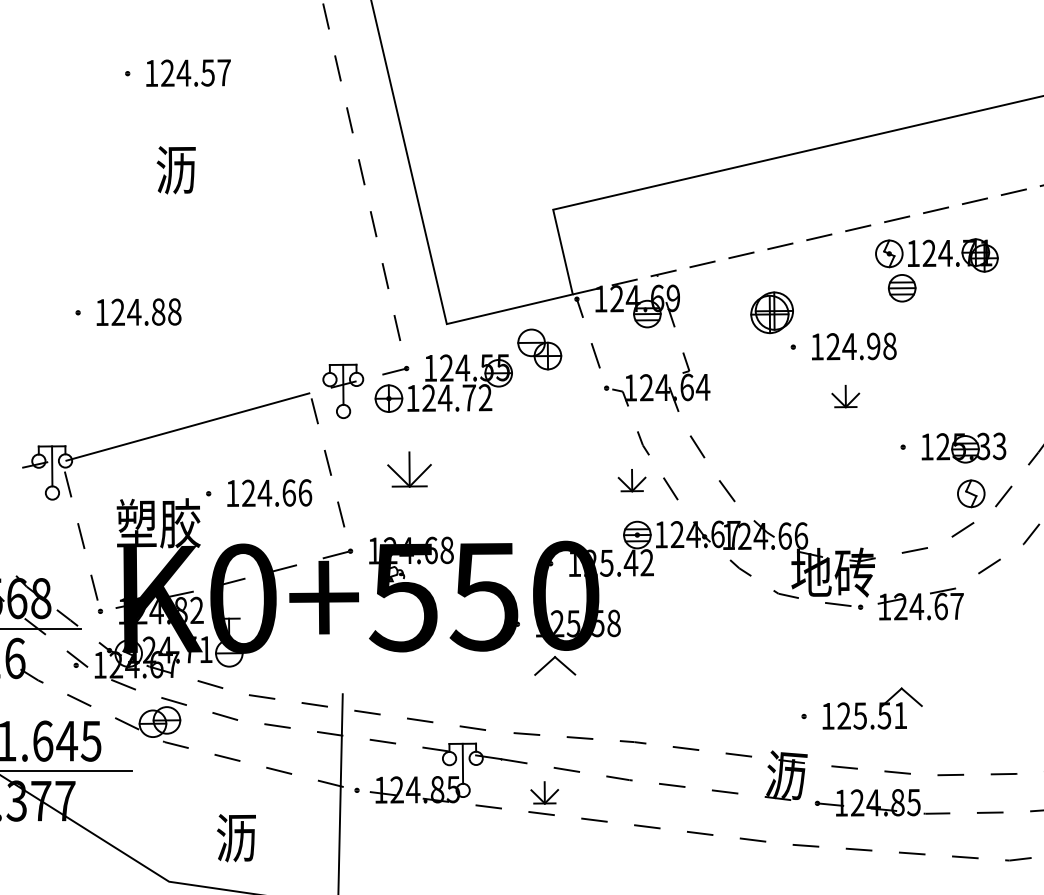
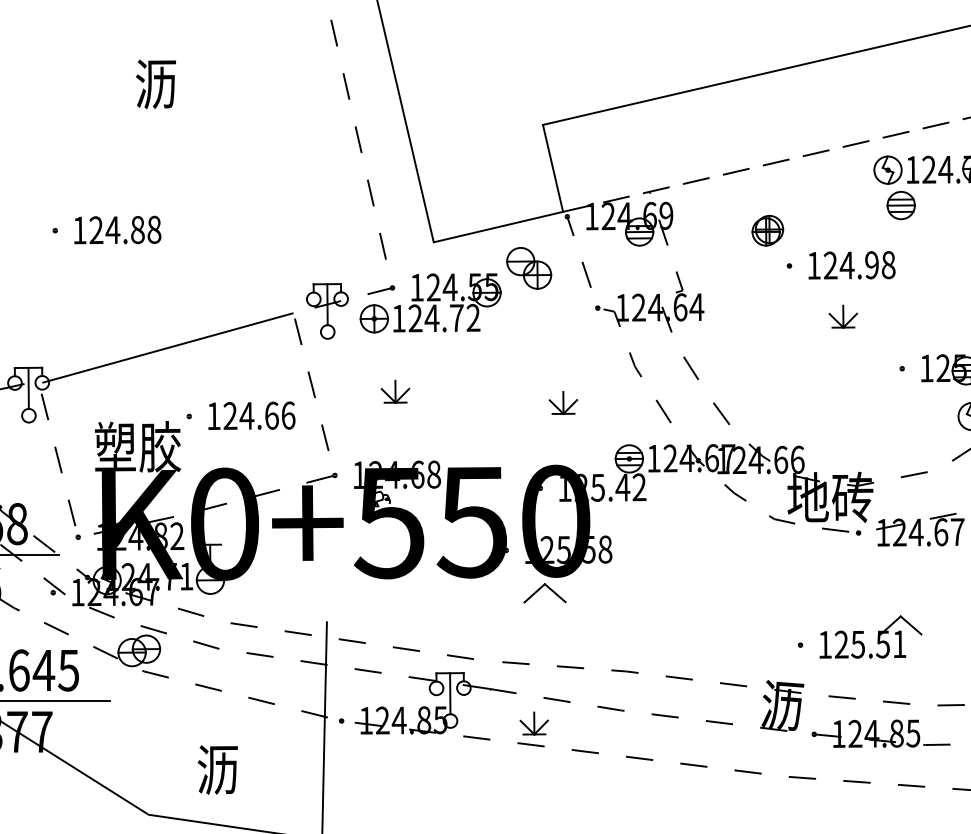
part: (772, 312) -> (768, 230), size x0.71
part: (409, 469) -> (395, 391), size x0.62
part: (631, 480) -> (562, 402), moved

